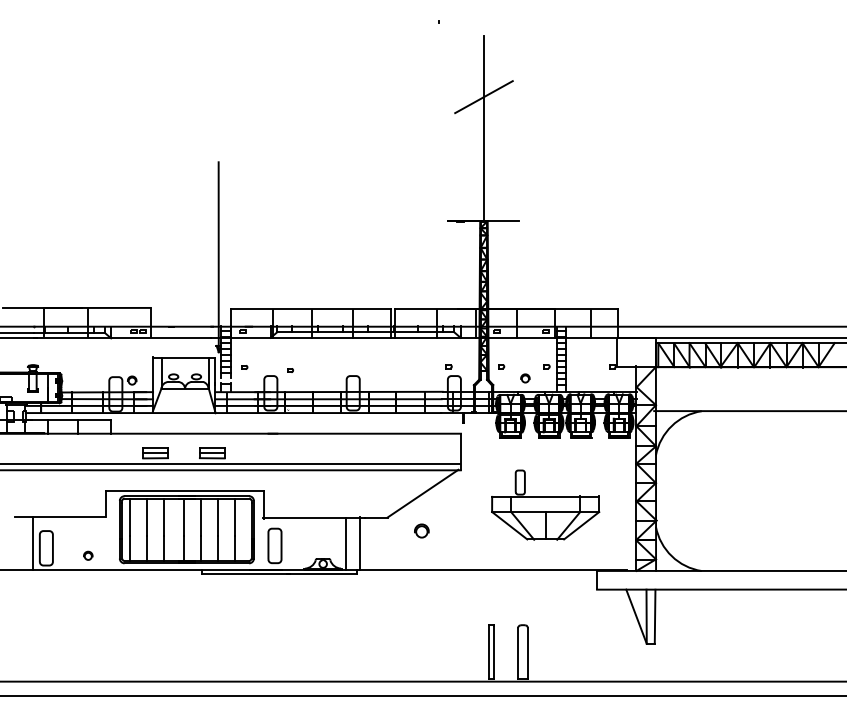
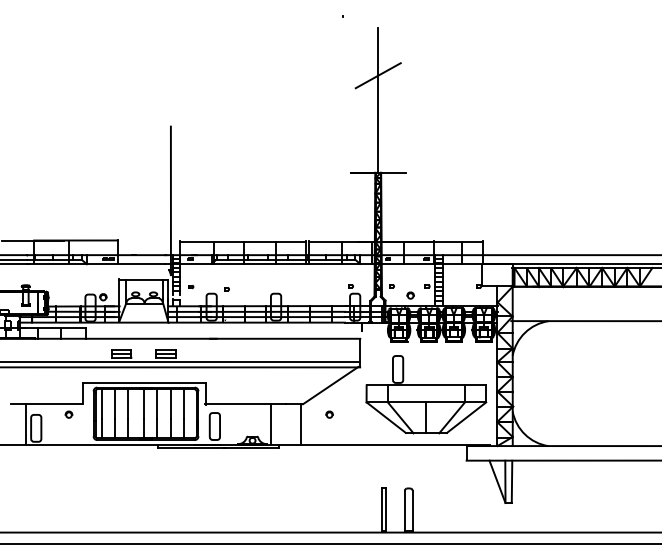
part: (545, 504) -> (426, 394), size x1.43
part: (421, 530) -> (329, 414), size x0.62
line: (359, 543) -> (300, 424), moved
part: (88, 555) -> (69, 414), moved

